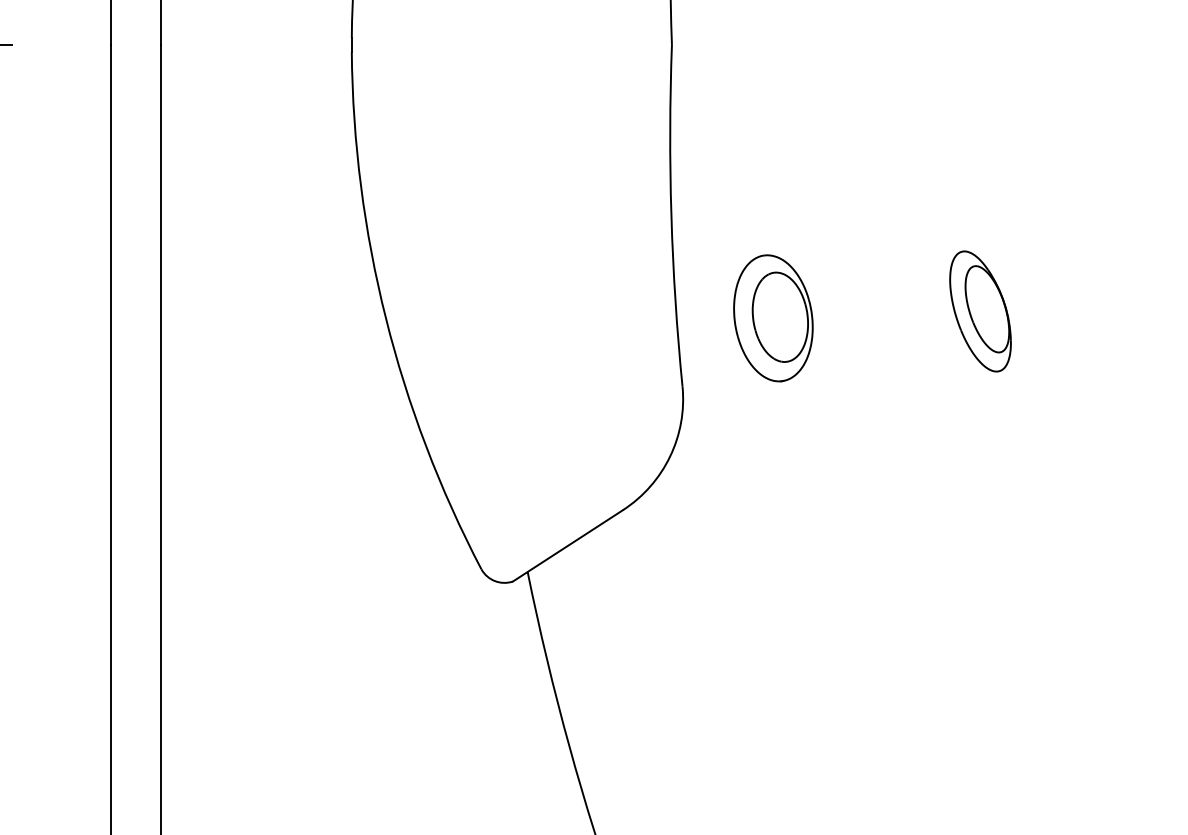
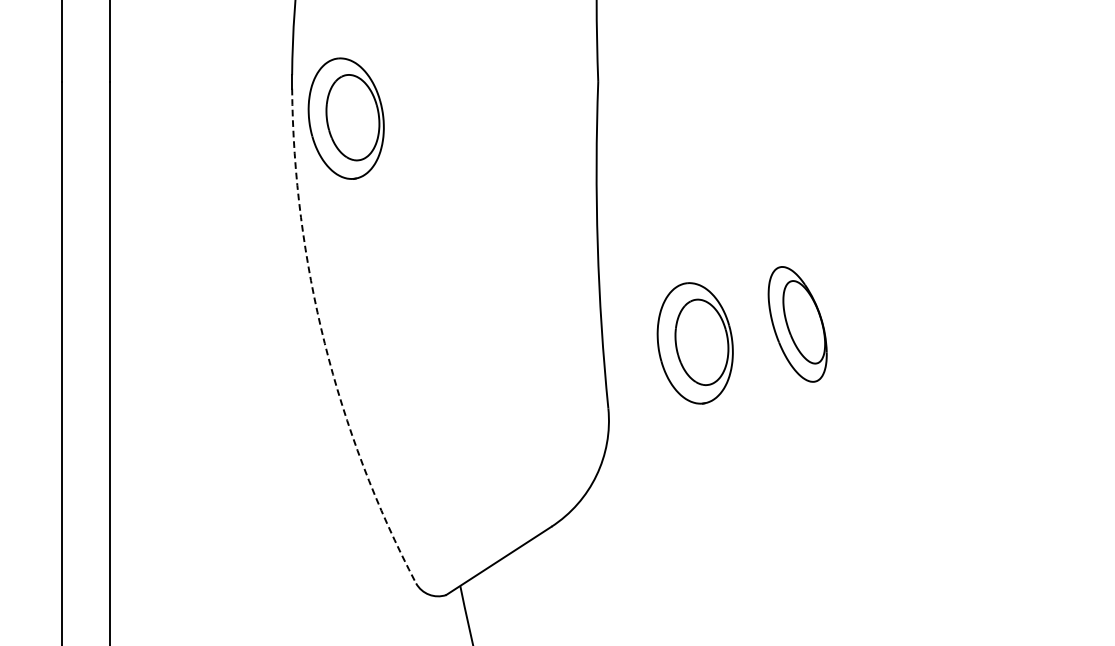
part: (408, 83) -> (346, 118), added
part: (980, 311) -> (797, 324), moved
arc: (385, 318) -> (324, 343), solid -> dashed

